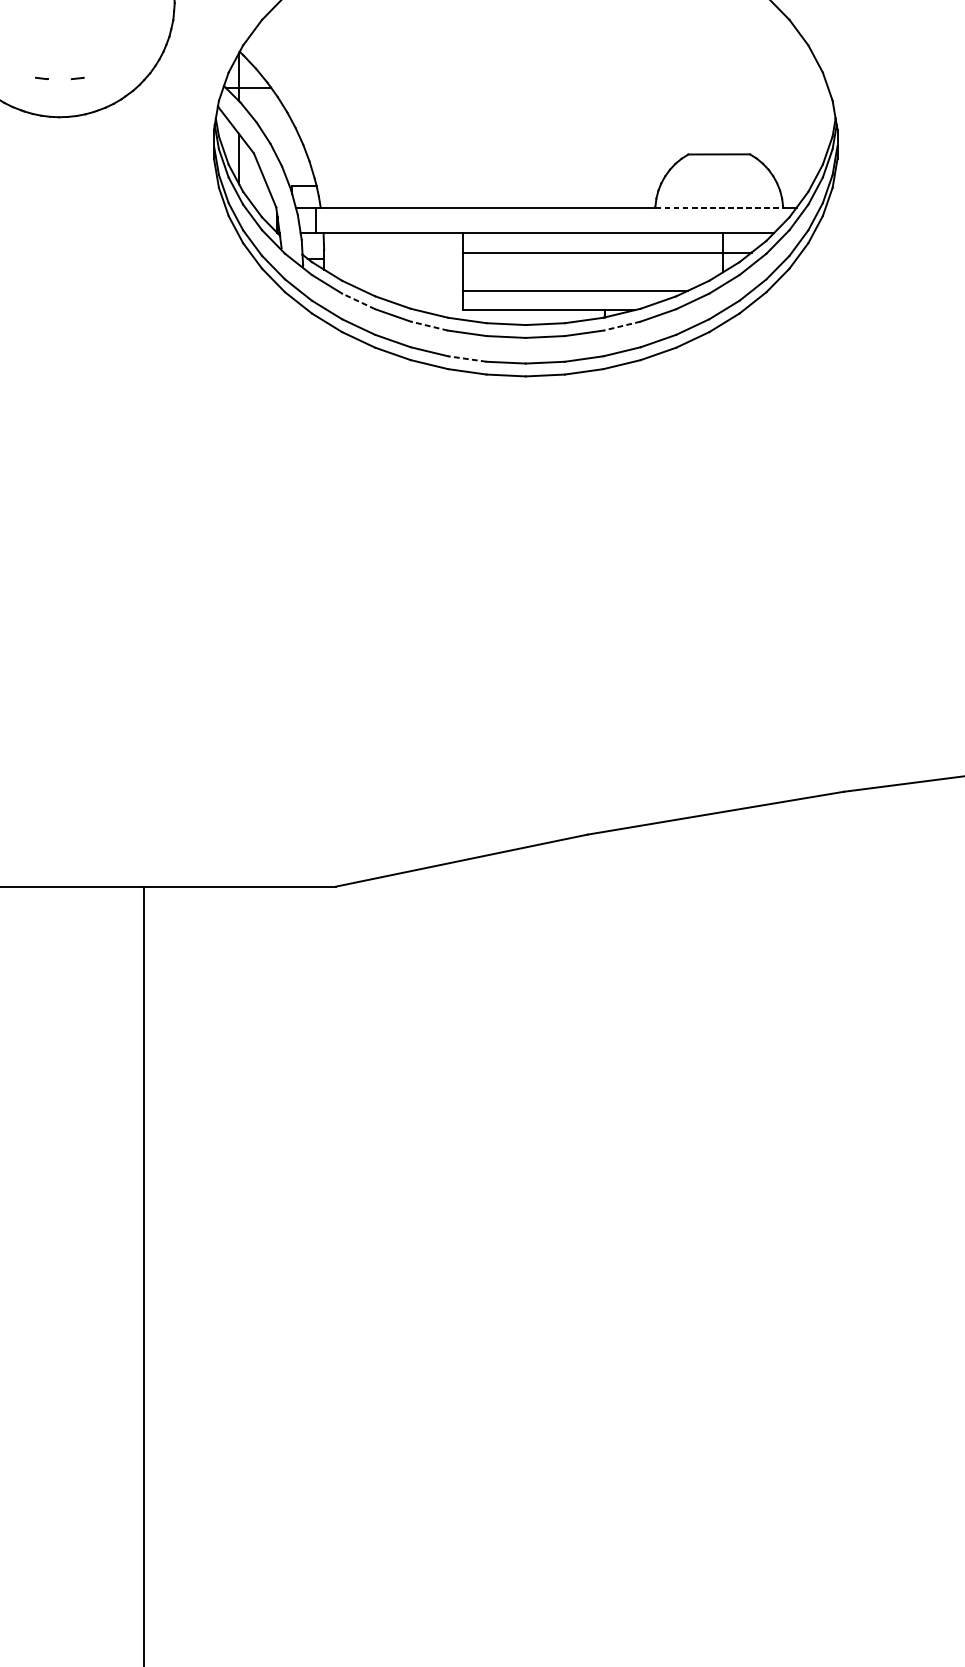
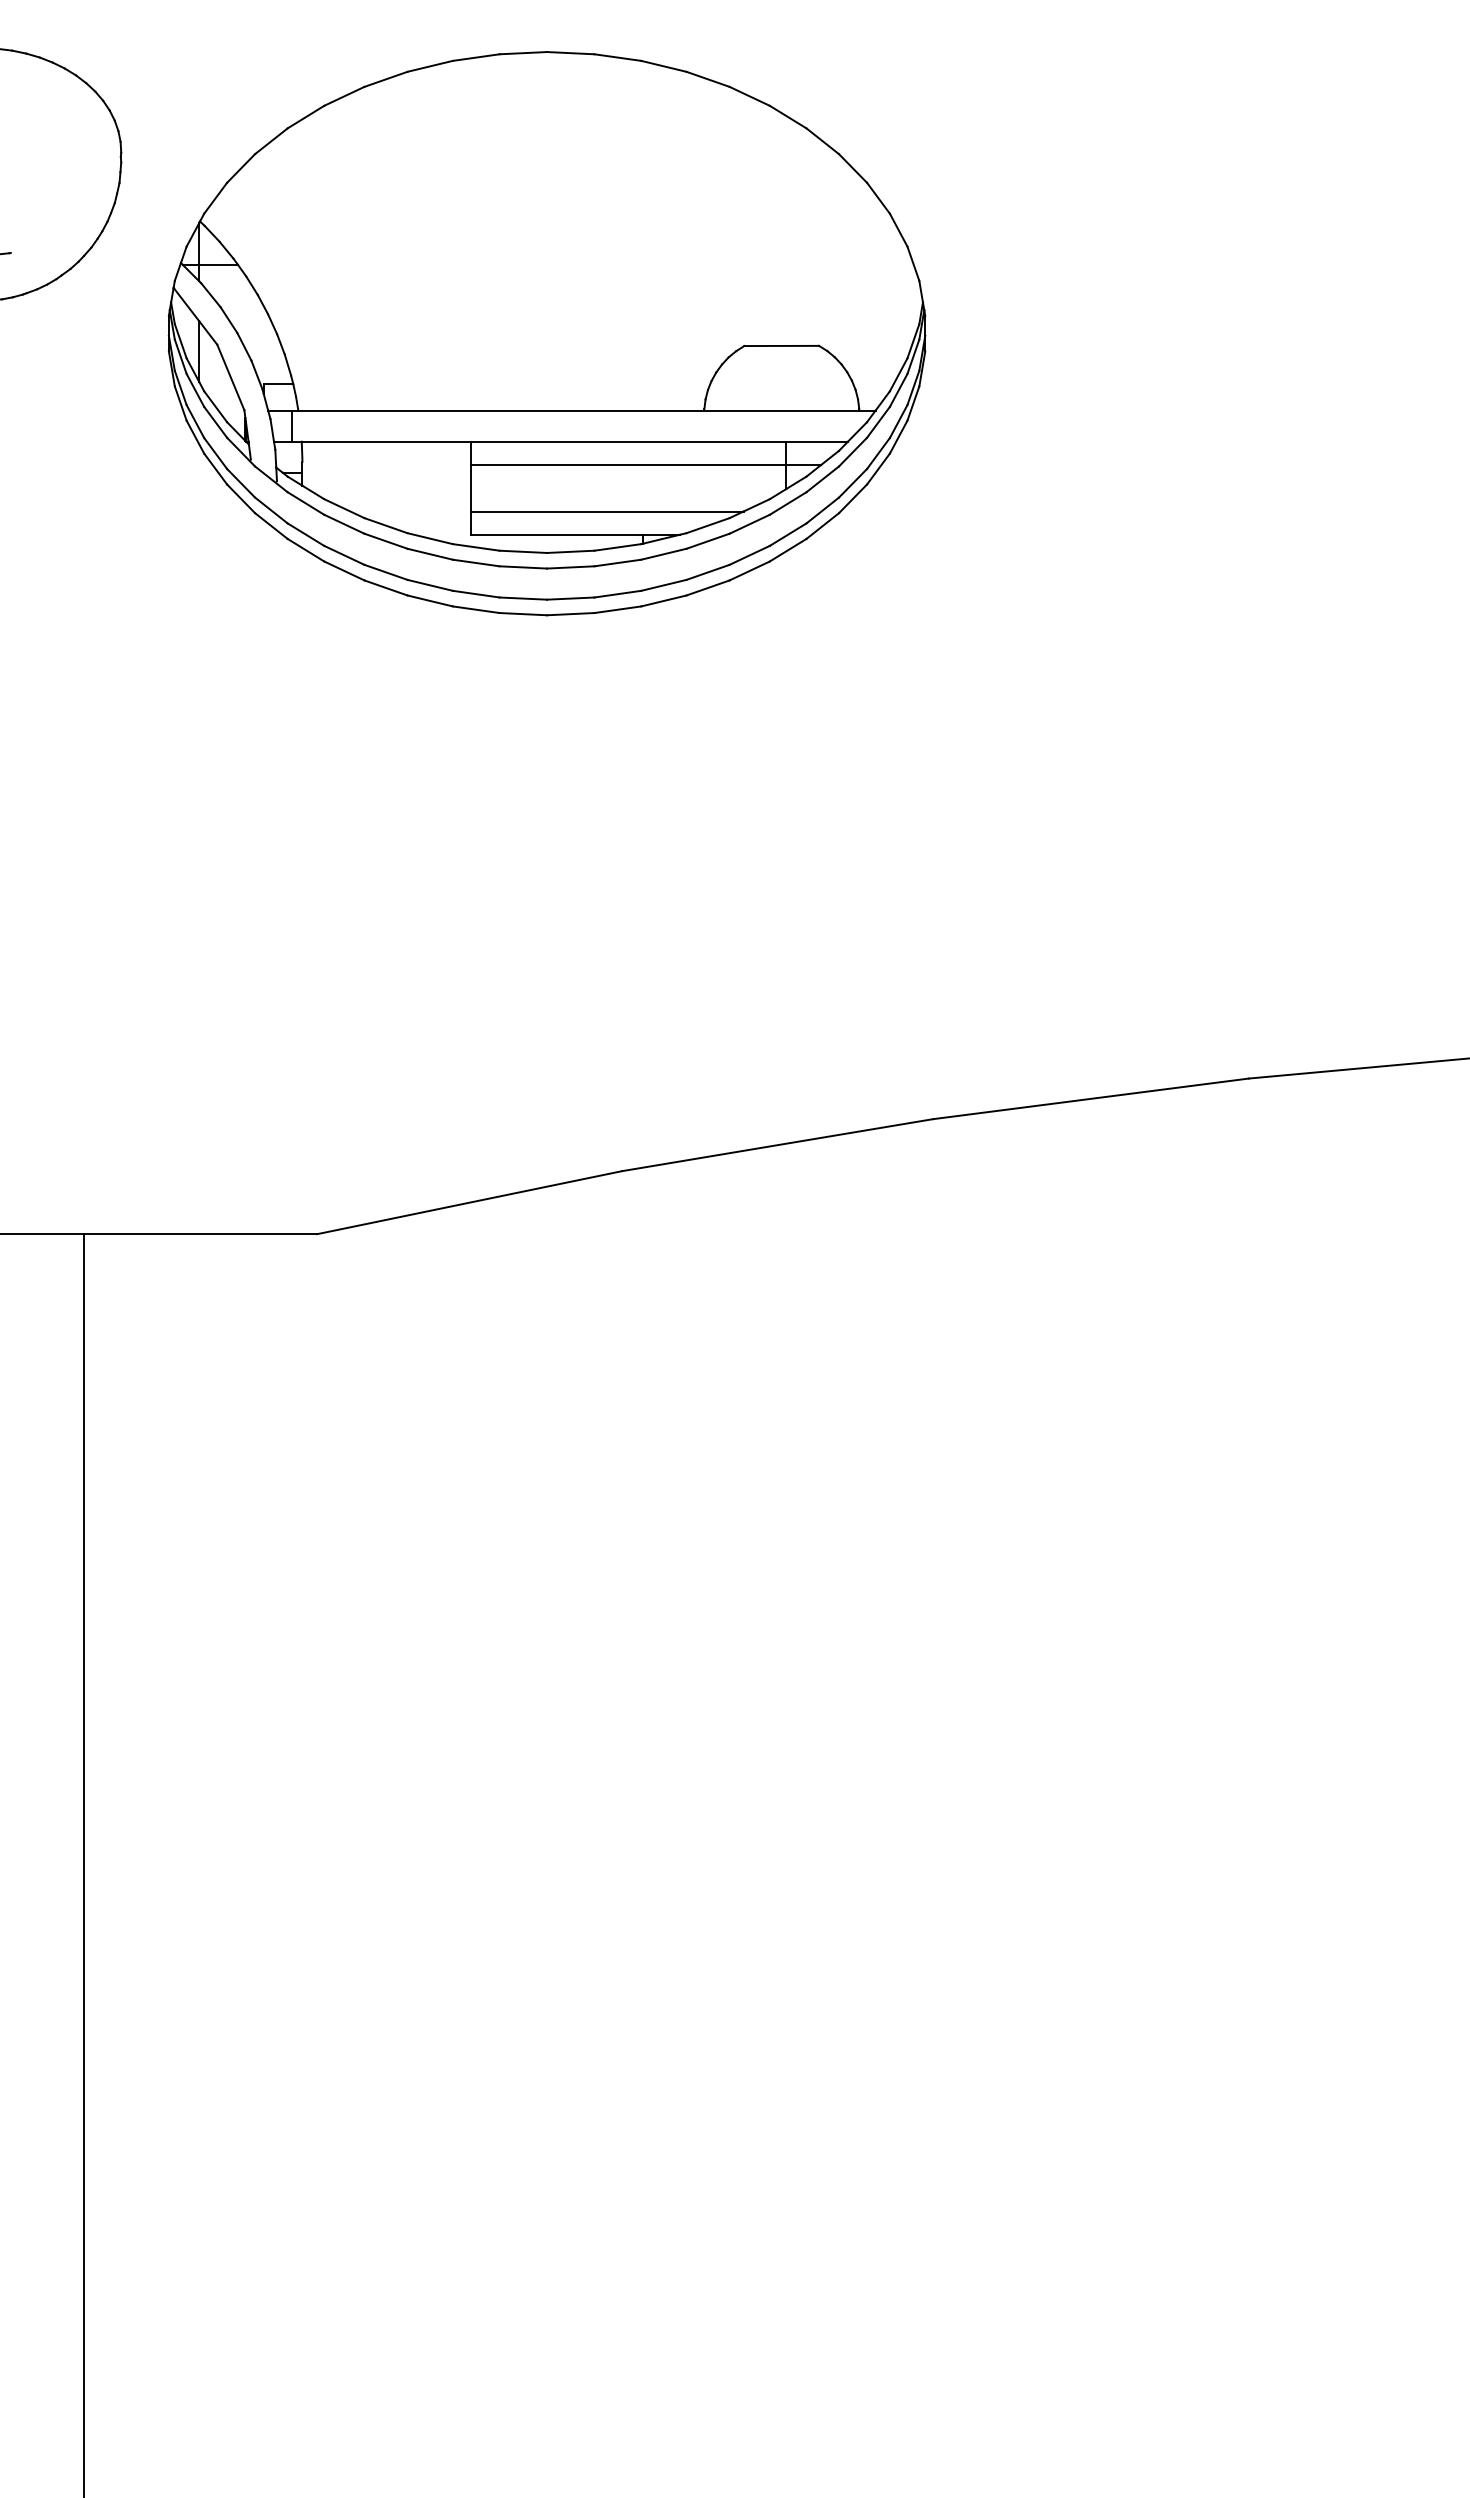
line: (719, 207) -> (782, 410), dashed -> solid
line: (357, 301) -> (343, 524), dashed -> solid
line: (428, 326) -> (429, 554), dashed -> solid
line: (621, 326) -> (663, 554), dashed -> solid
line: (467, 359) -> (476, 594), dashed -> solid

